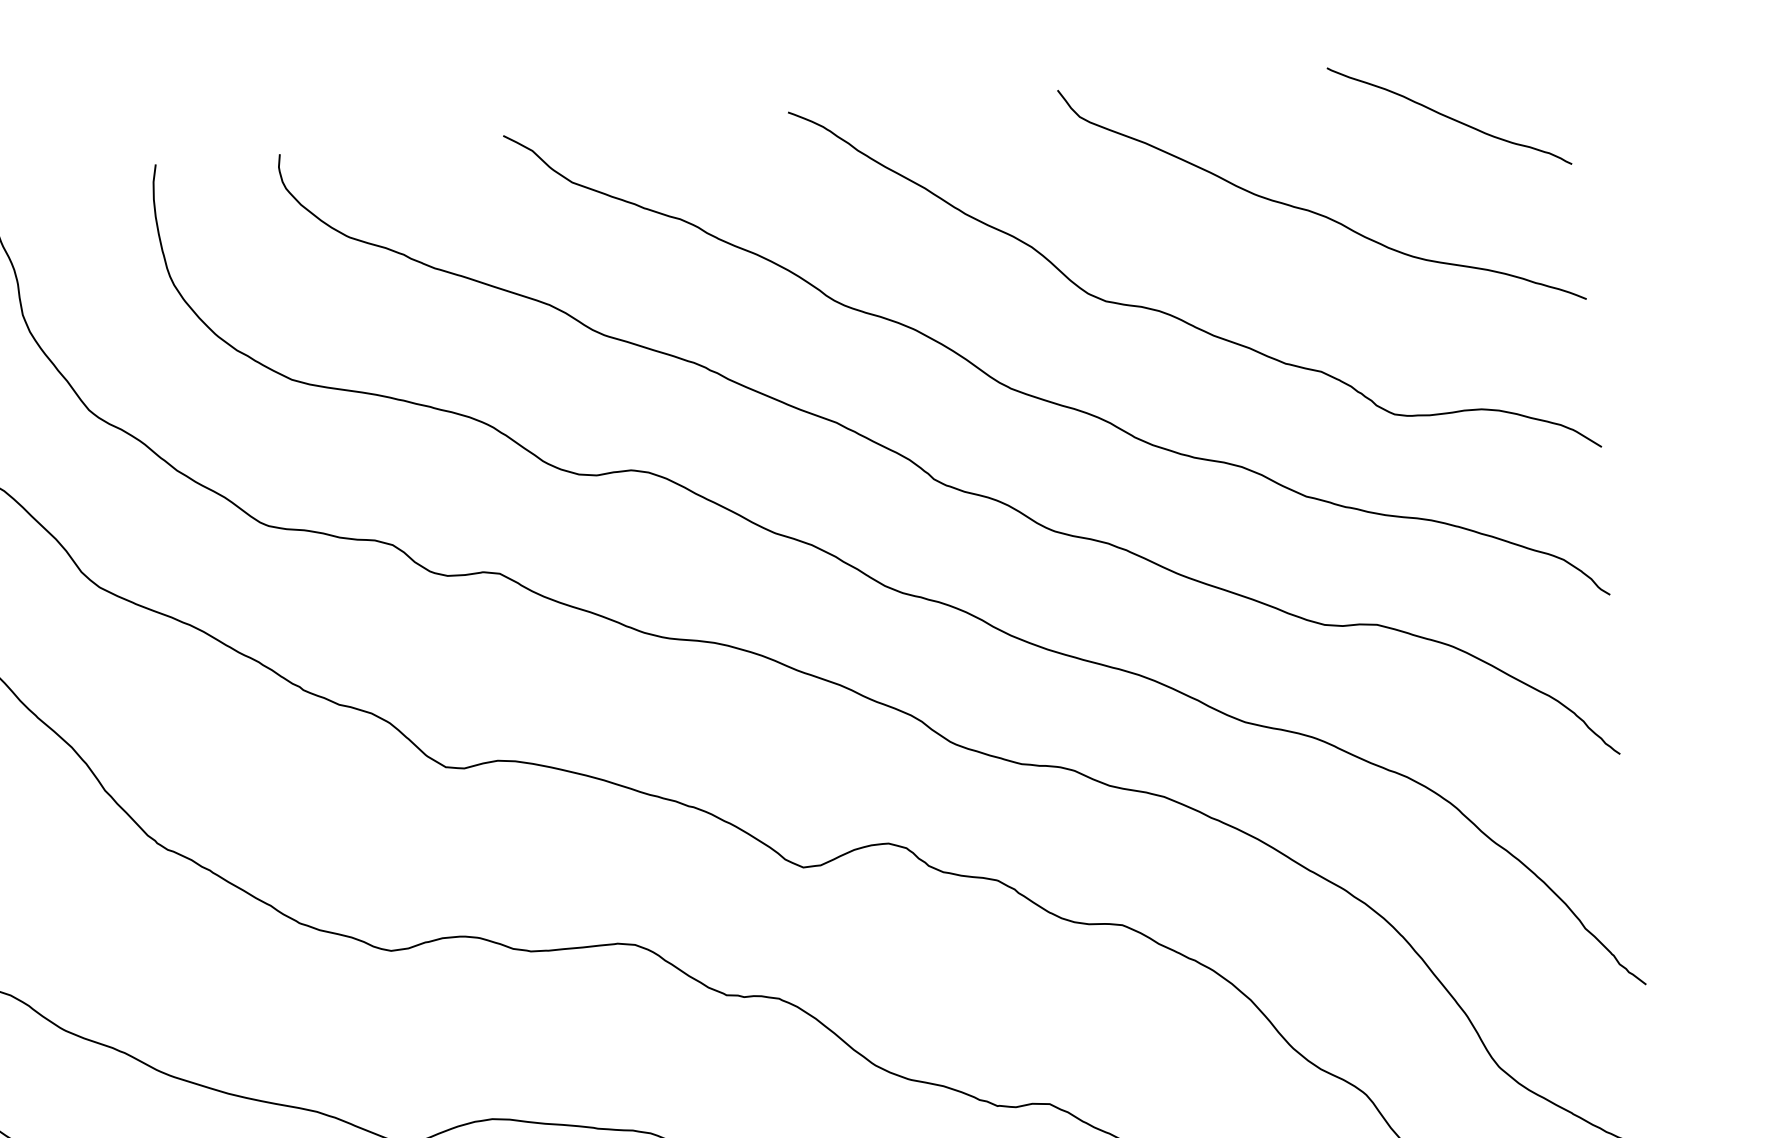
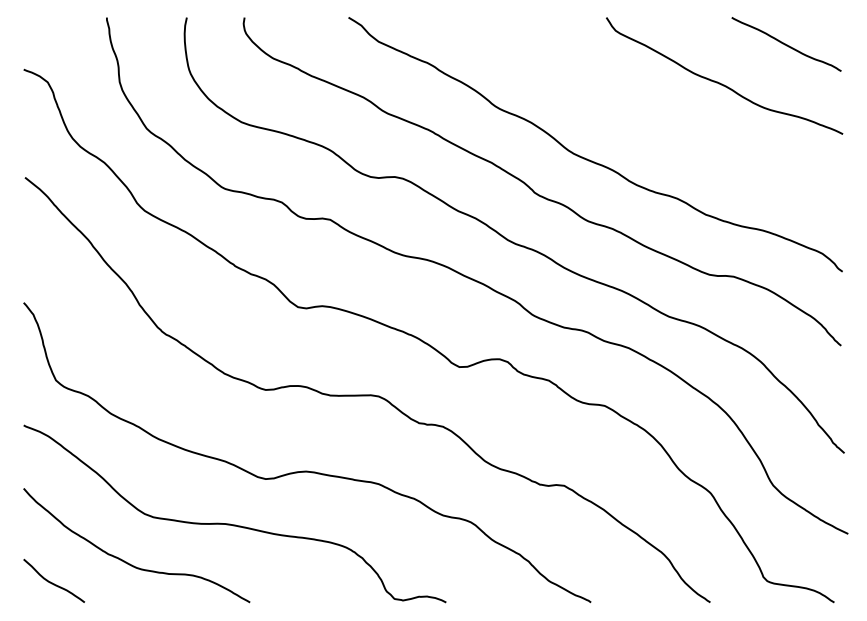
curve: (1177, 316) -> (653, 126), removed

